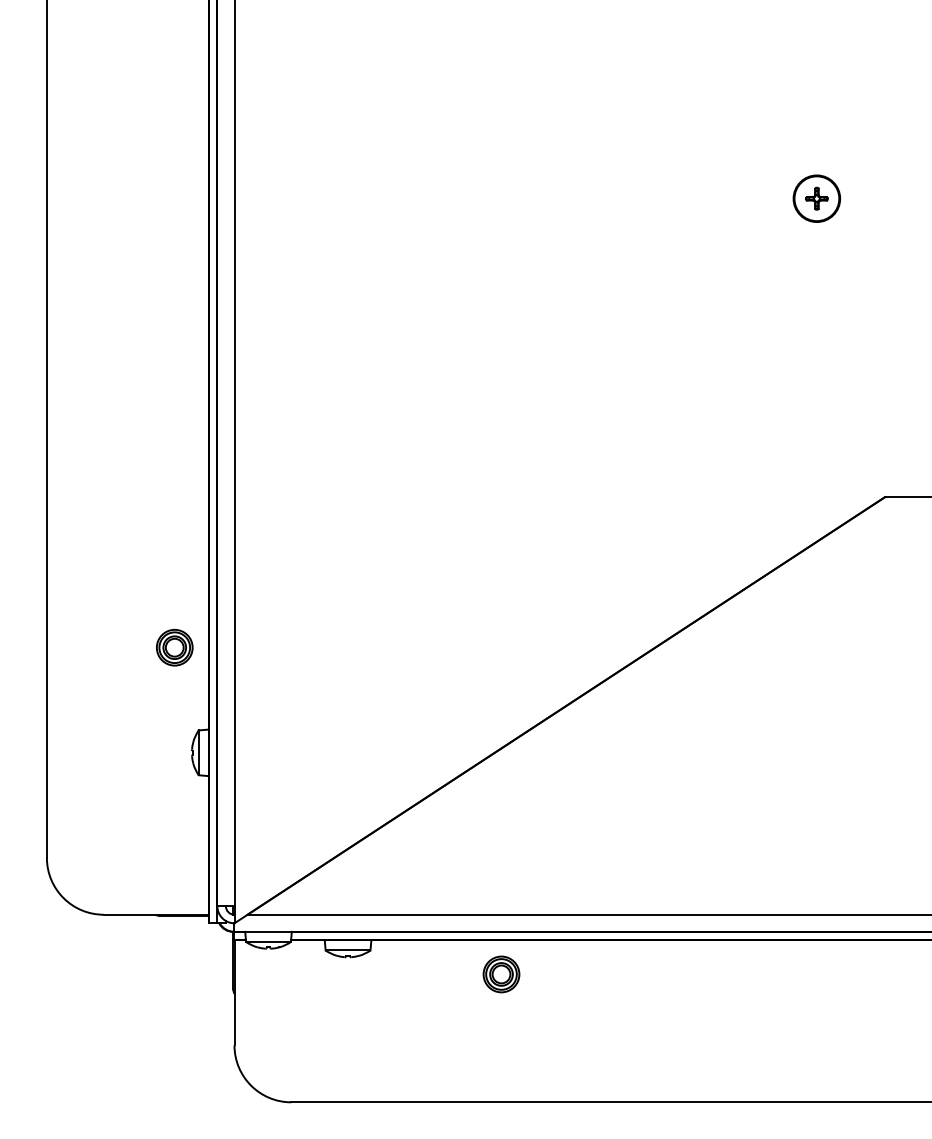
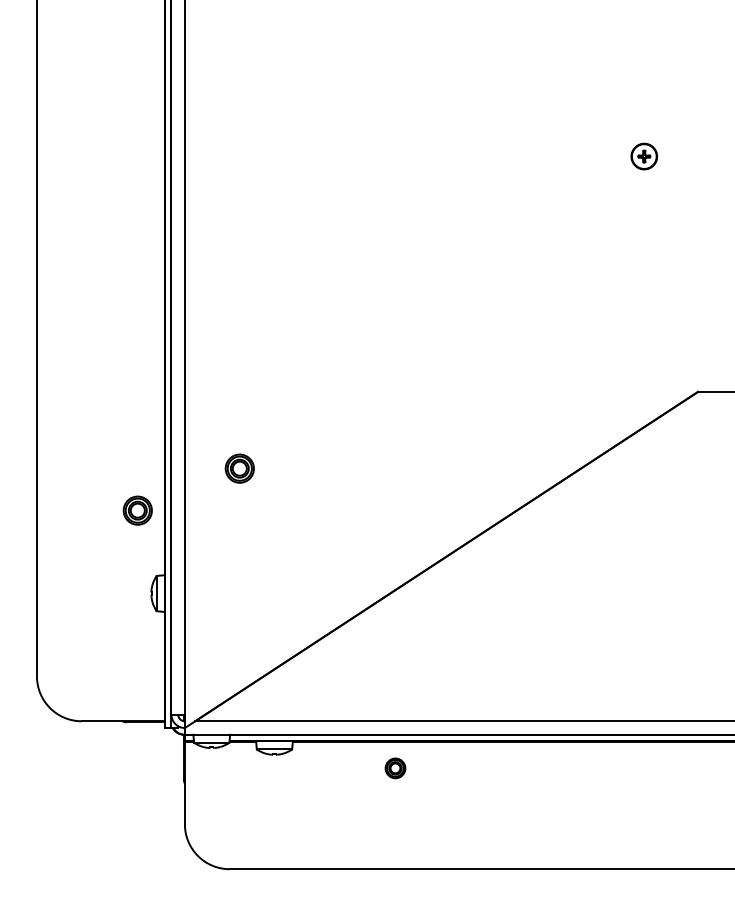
part: (817, 198) -> (644, 156), size x0.7
part: (303, 594) -> (239, 468), added
part: (501, 974) -> (395, 768), size x0.7

